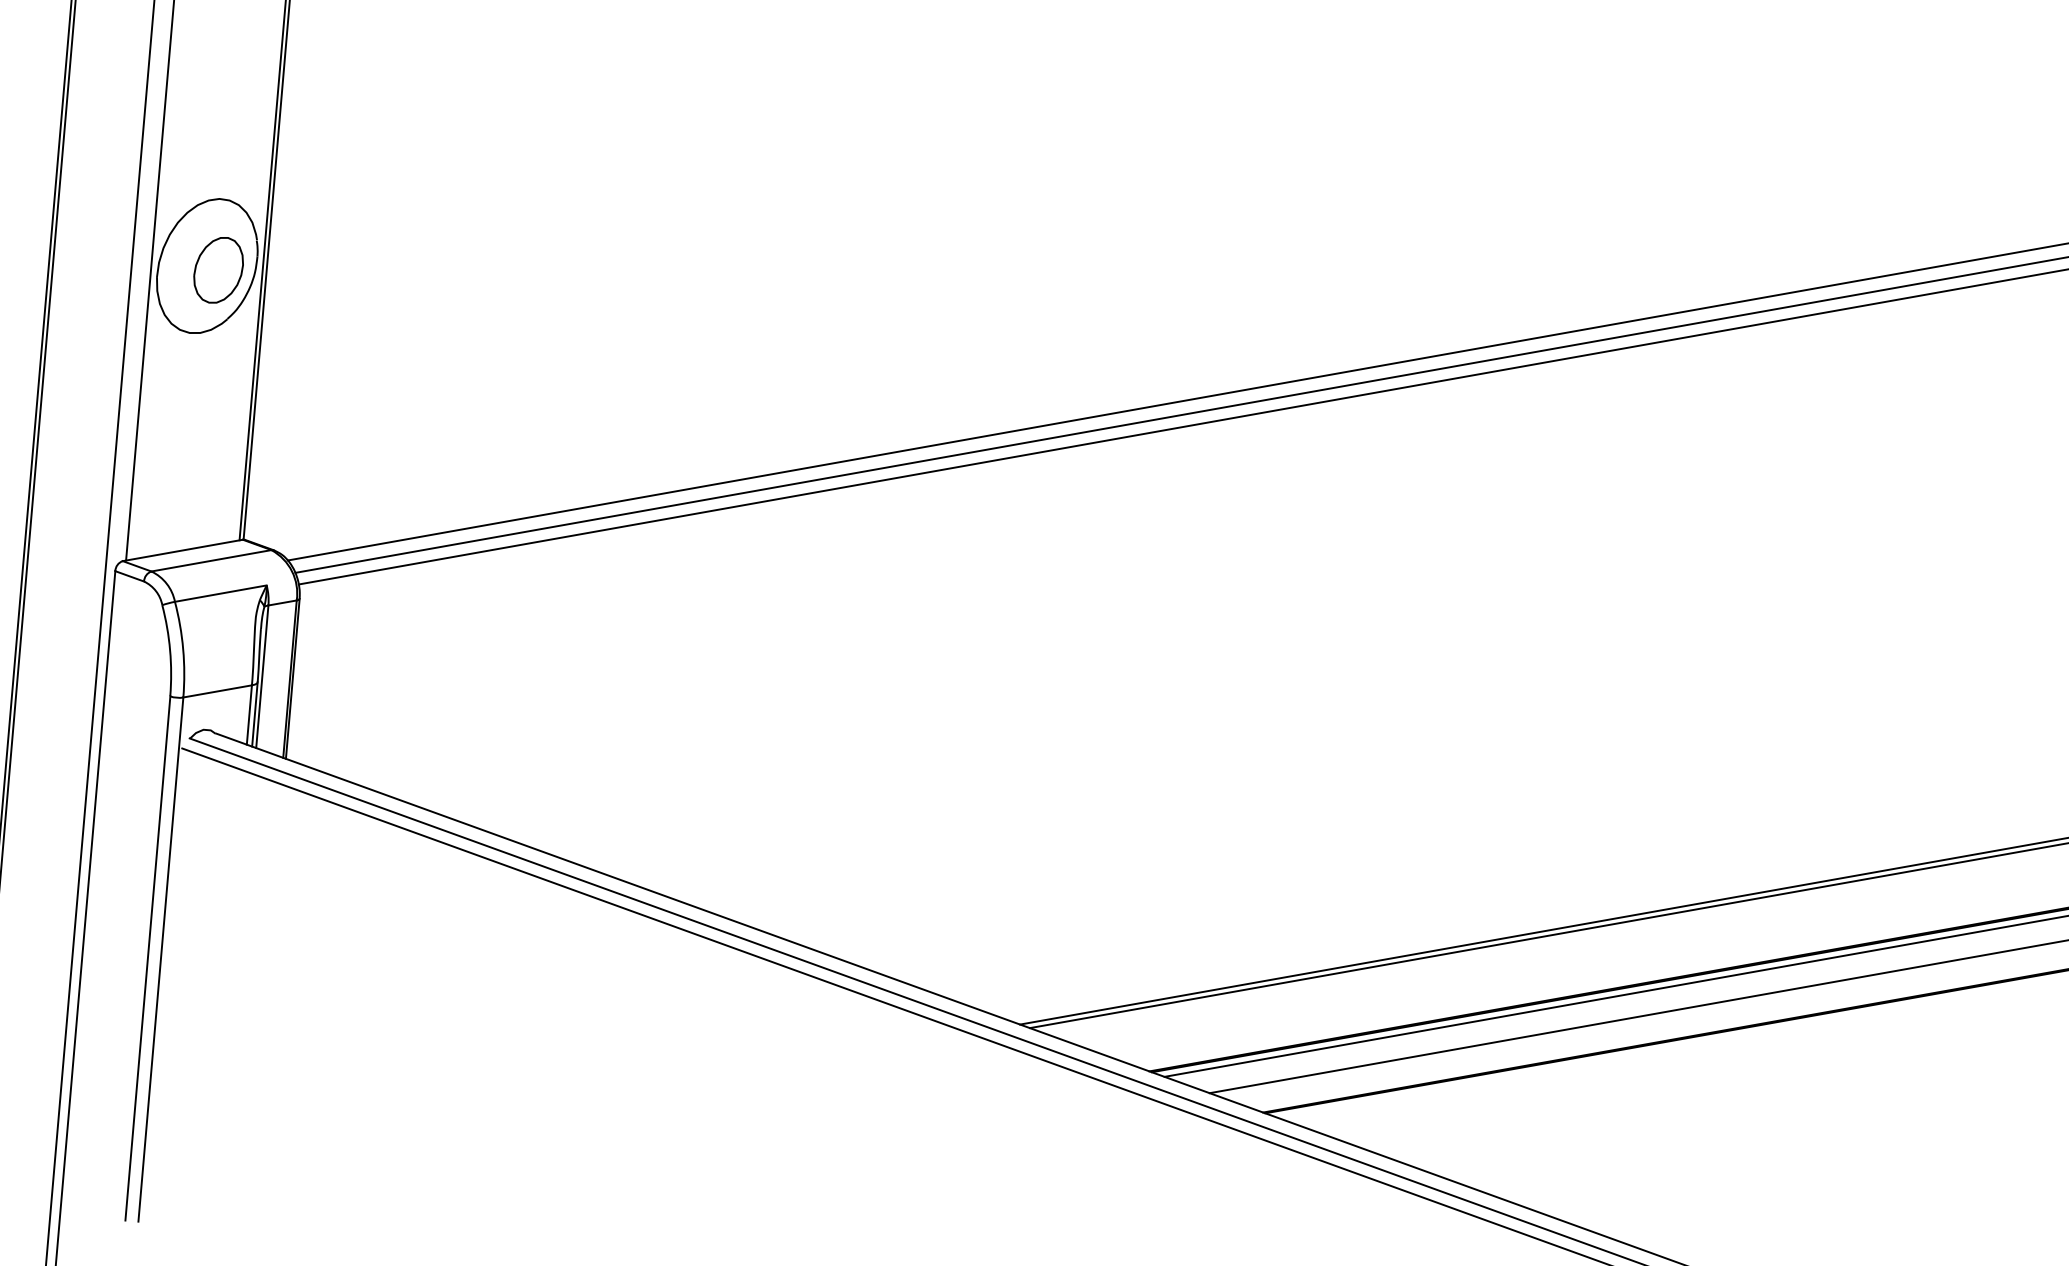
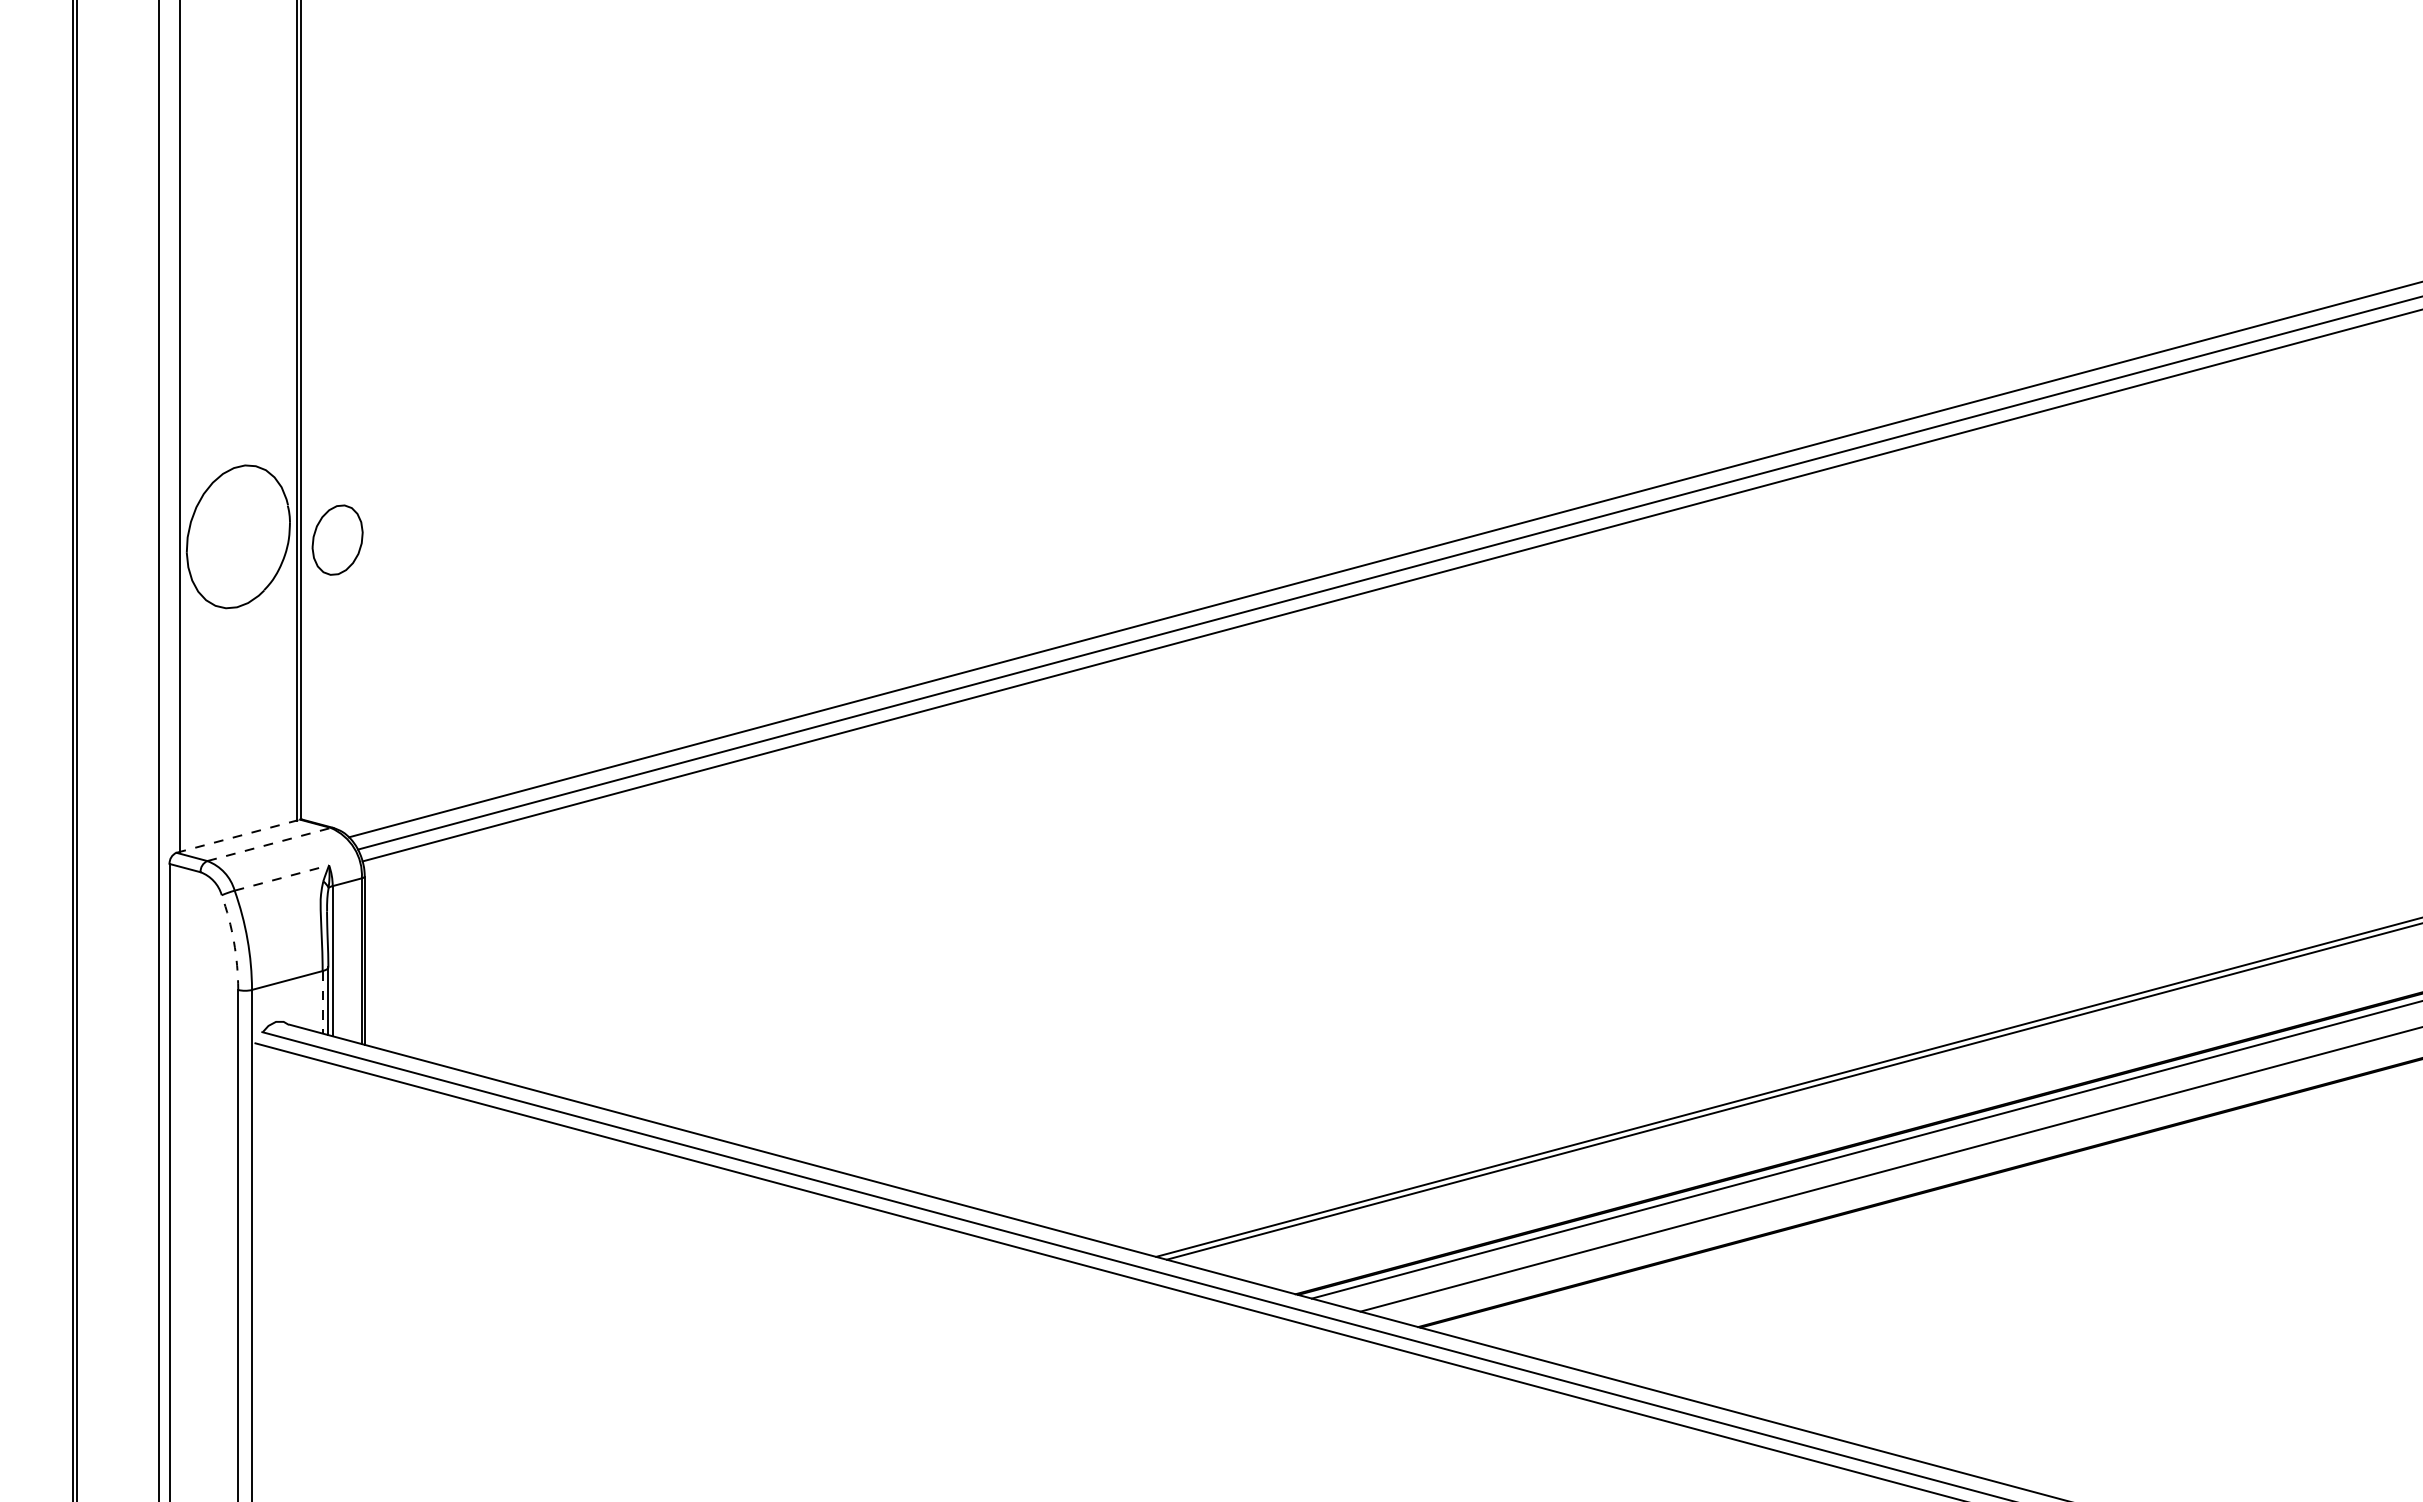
part: (218, 269) -> (337, 539), moved
line: (183, 550) -> (238, 836), solid -> dashed
line: (211, 560) -> (269, 844), solid -> dashed
line: (220, 594) -> (281, 878), solid -> dashed
arc: (169, 649) -> (233, 941), solid -> dashed
line: (249, 715) -> (322, 1002), solid -> dashed

